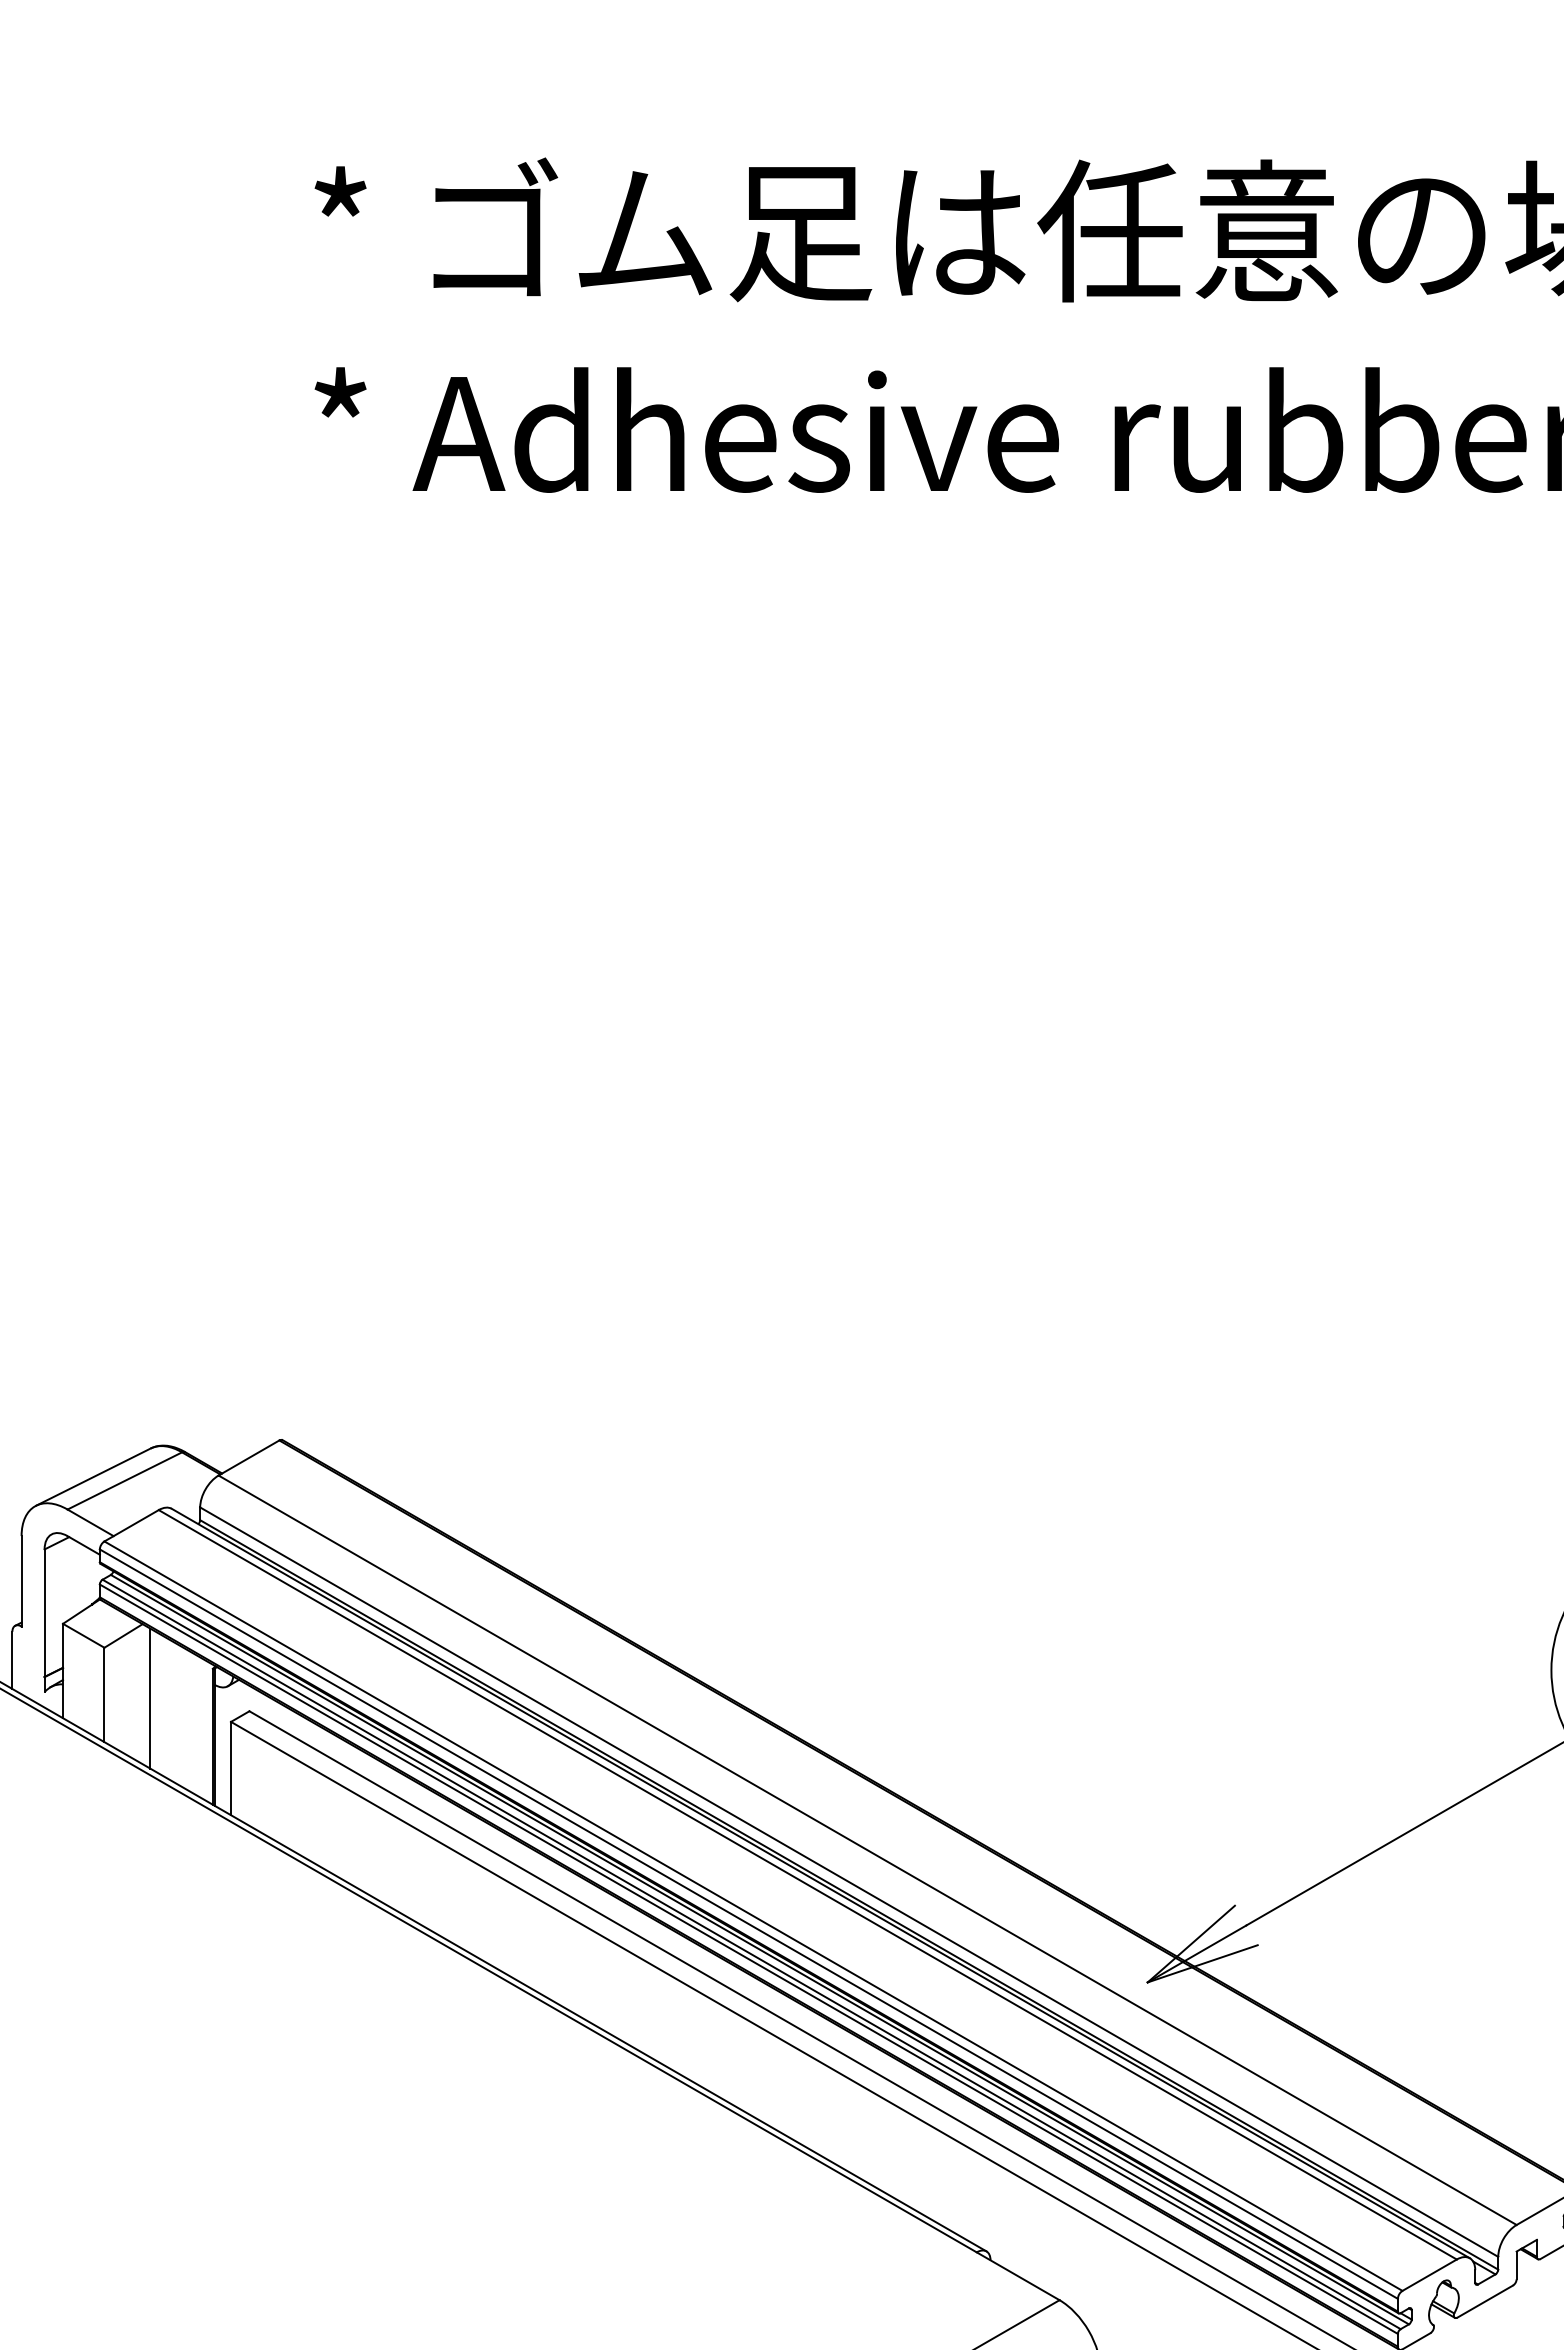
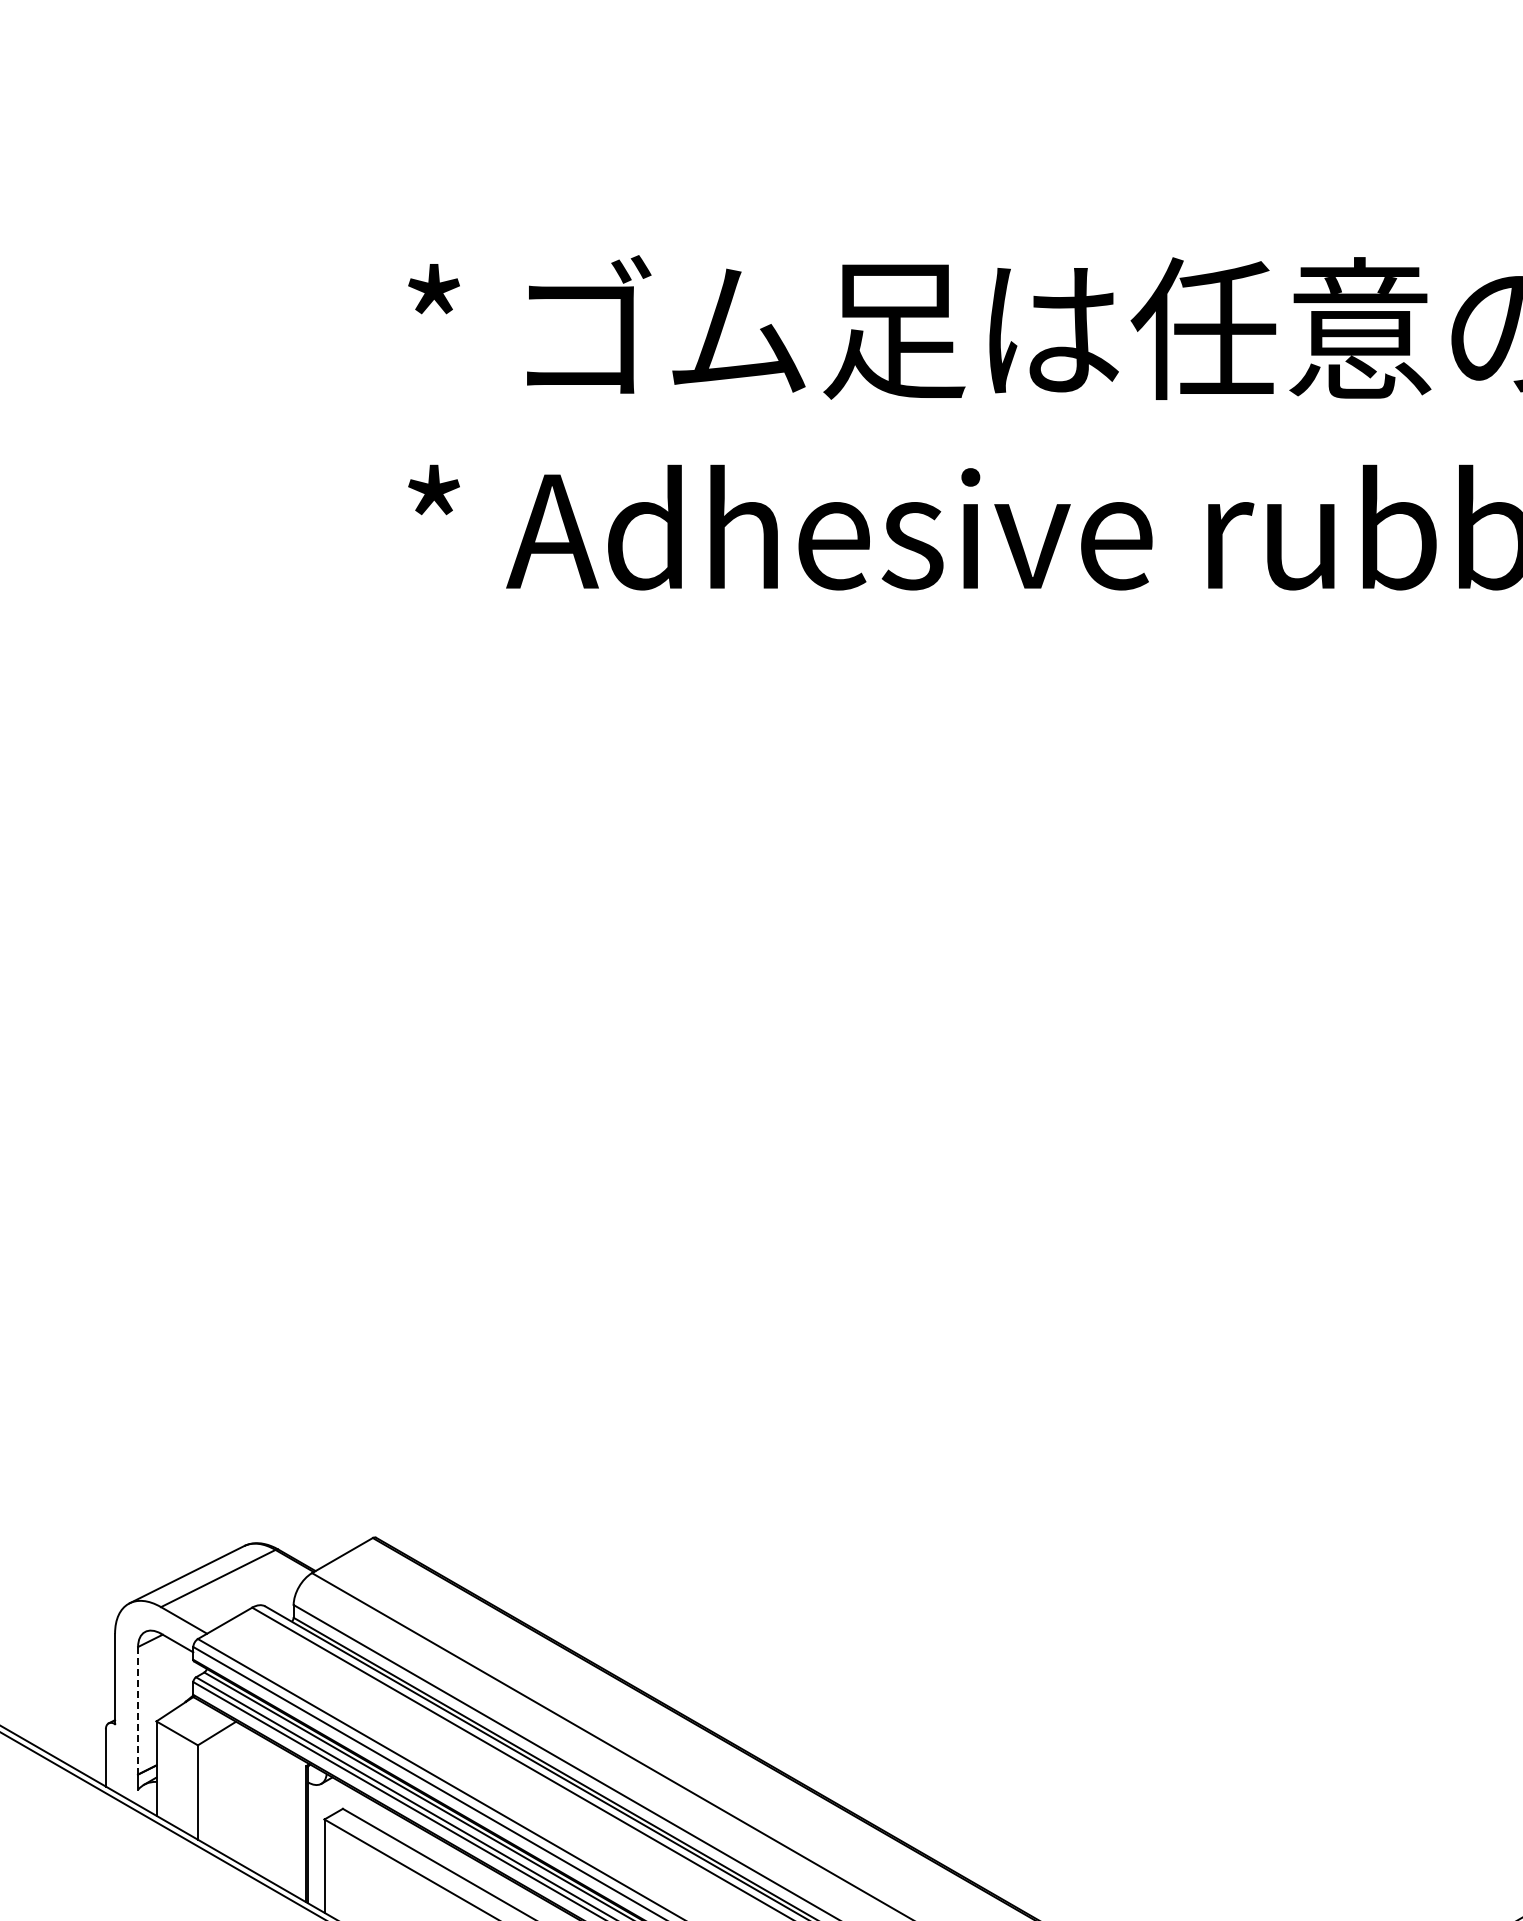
line: (44, 1613) -> (137, 1711), solid -> dashed
line: (150, 1698) -> (243, 1796), removed

